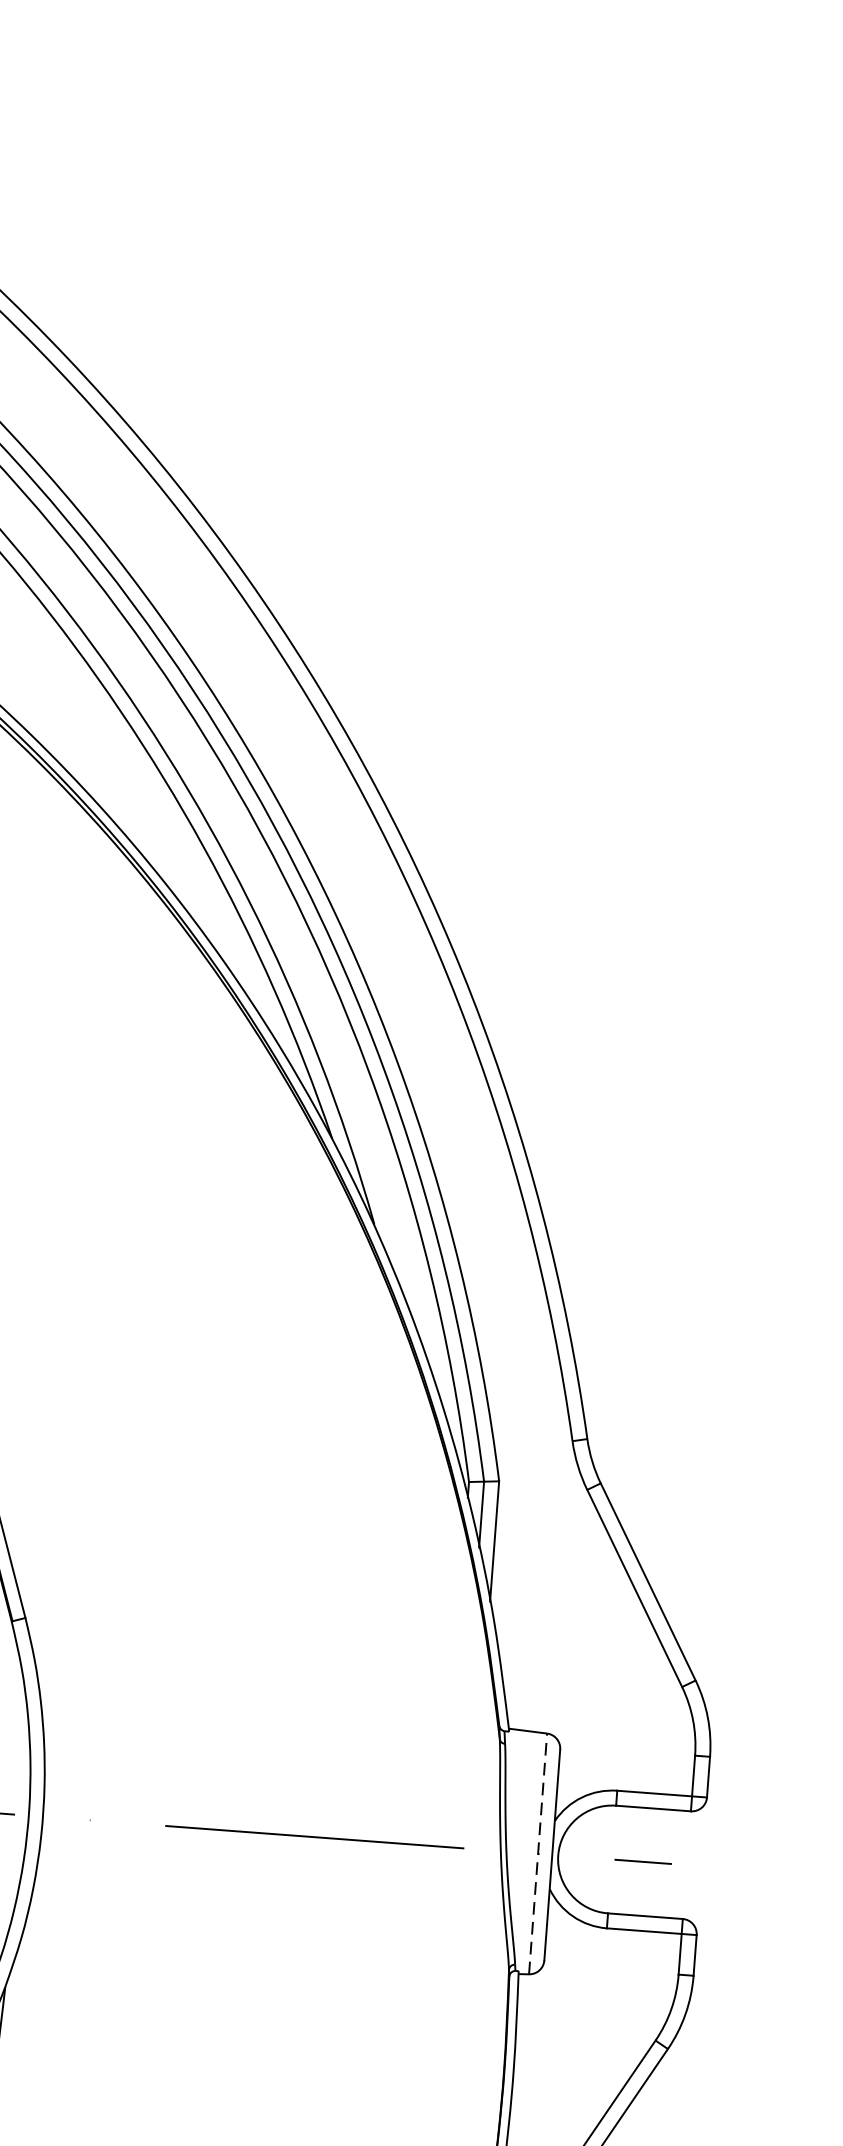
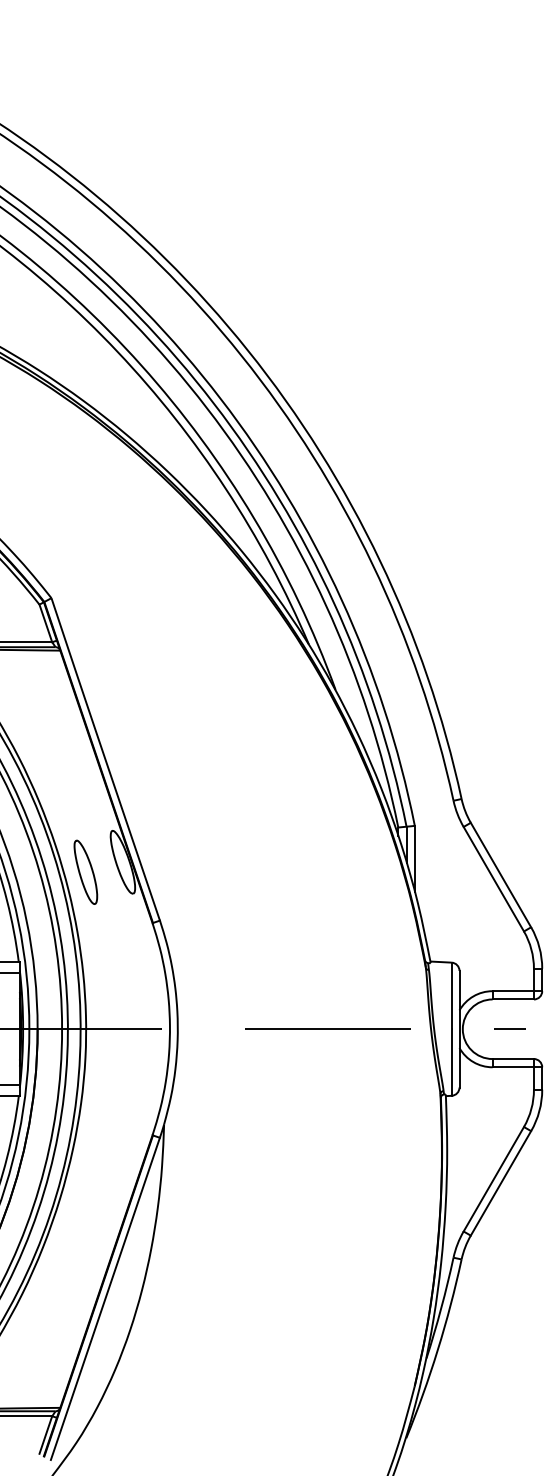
line: (537, 1854) -> (451, 1029), dashed -> solid

